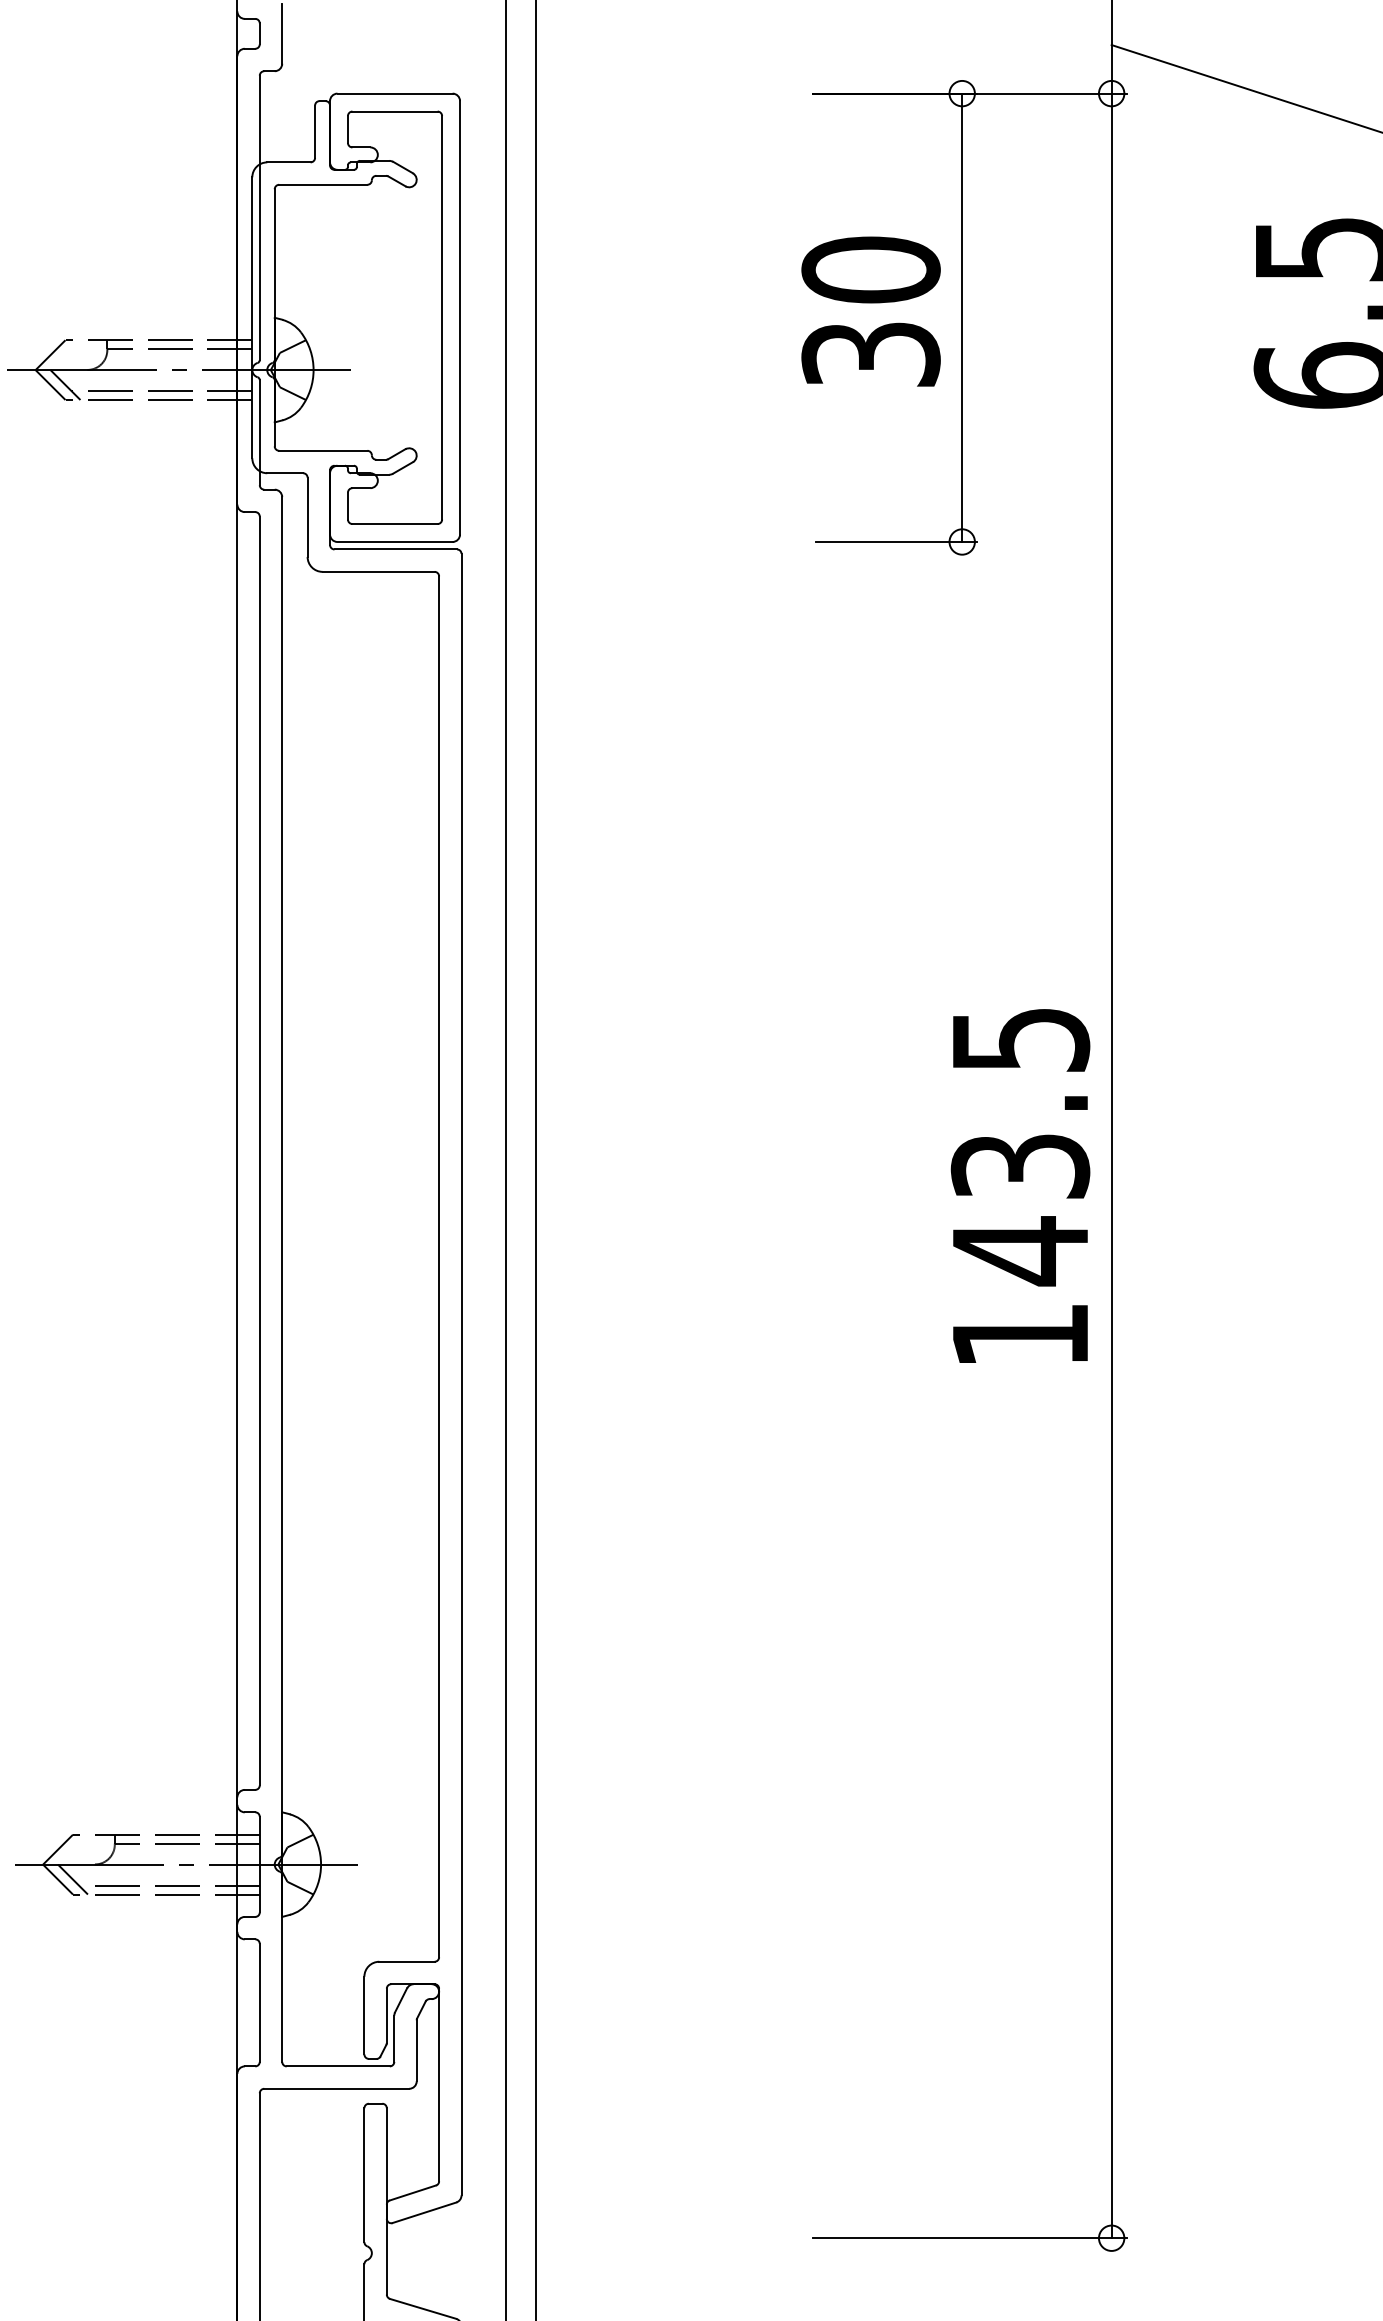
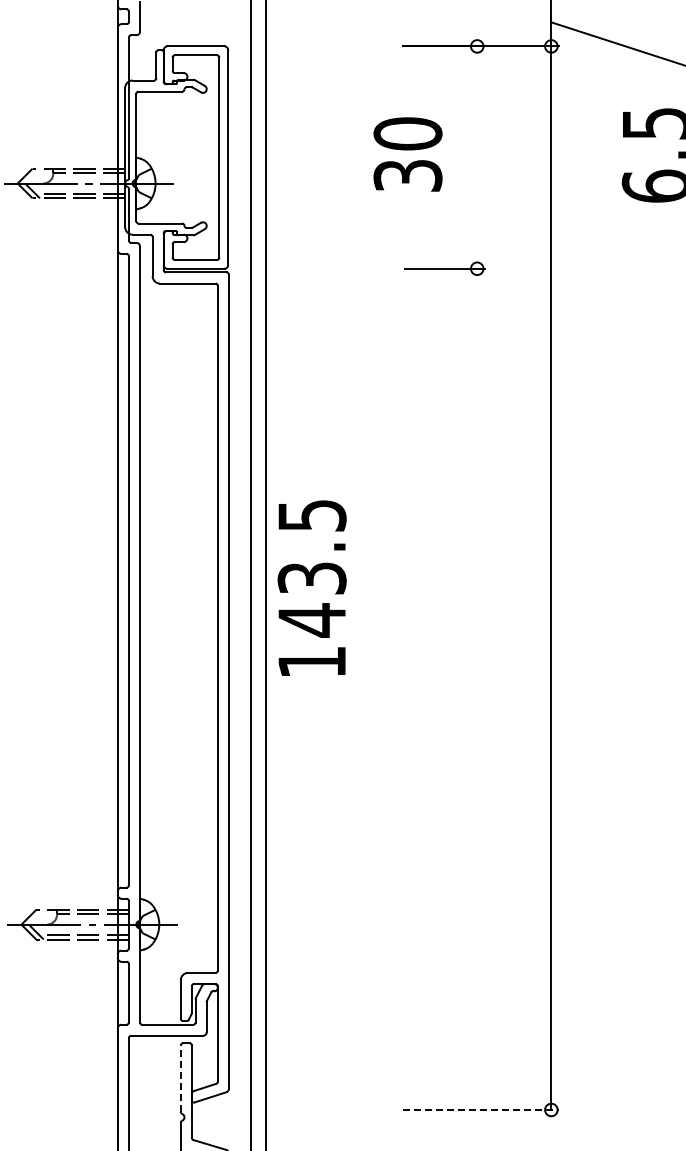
text: (869, 311) -> (407, 154), moved
line: (962, 317) -> (477, 157), removed
text: (1019, 1184) -> (311, 587), moved
line: (363, 2174) -> (180, 1078), solid -> dashed
line: (968, 2237) -> (480, 1109), solid -> dashed

